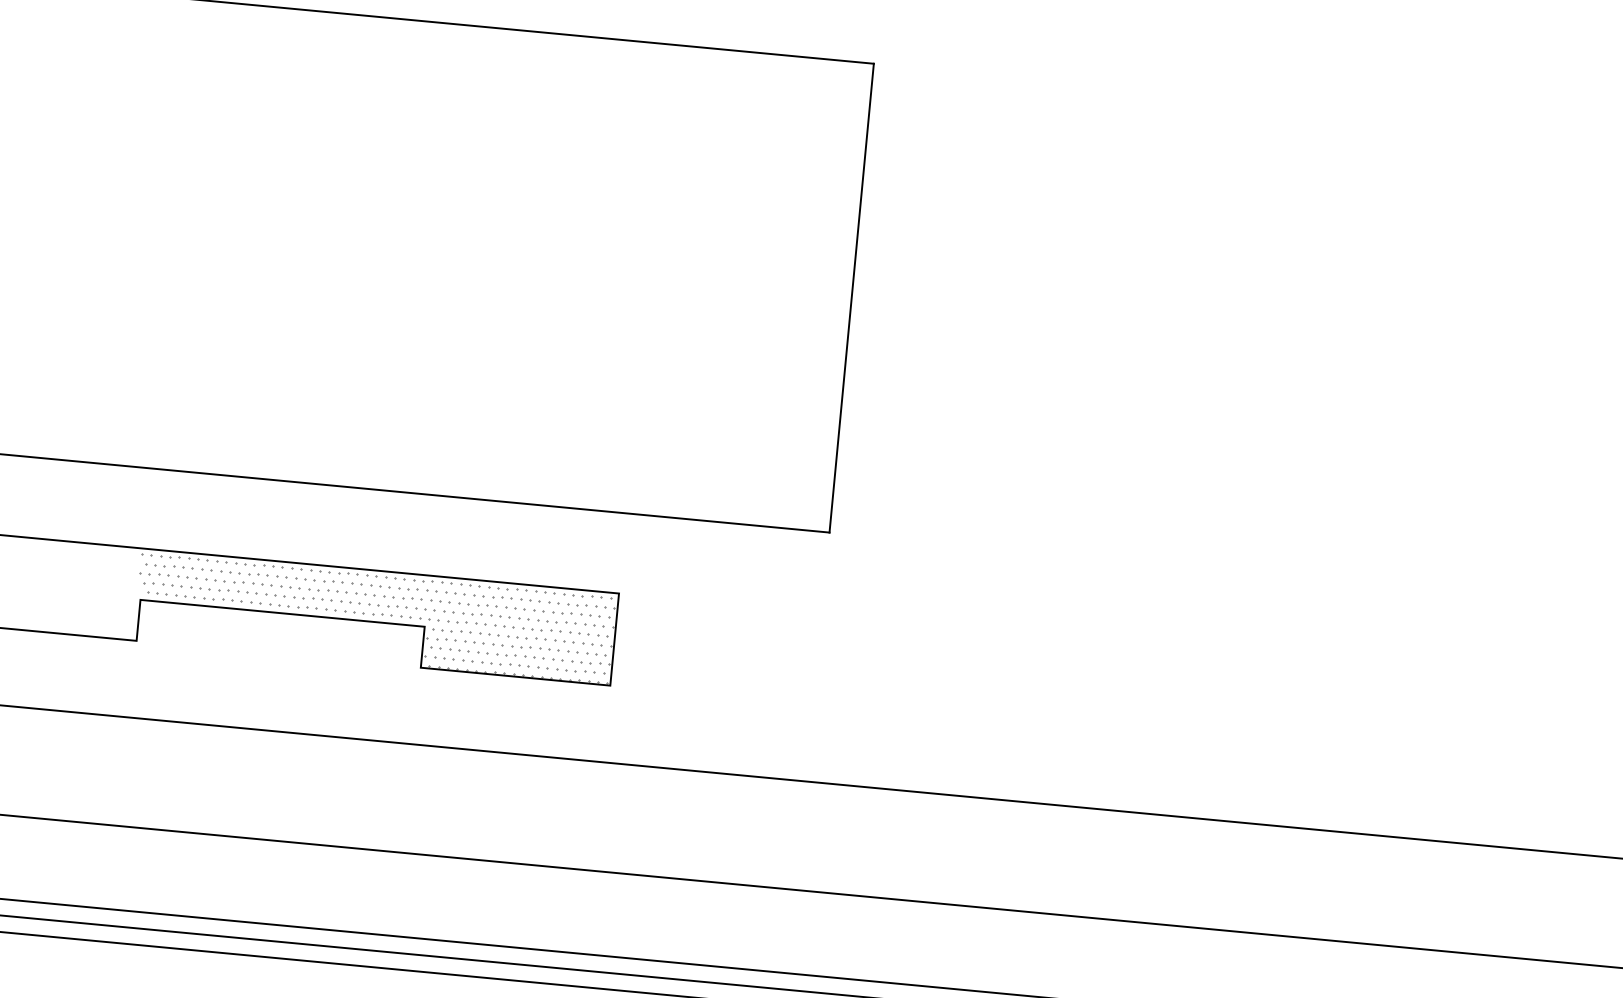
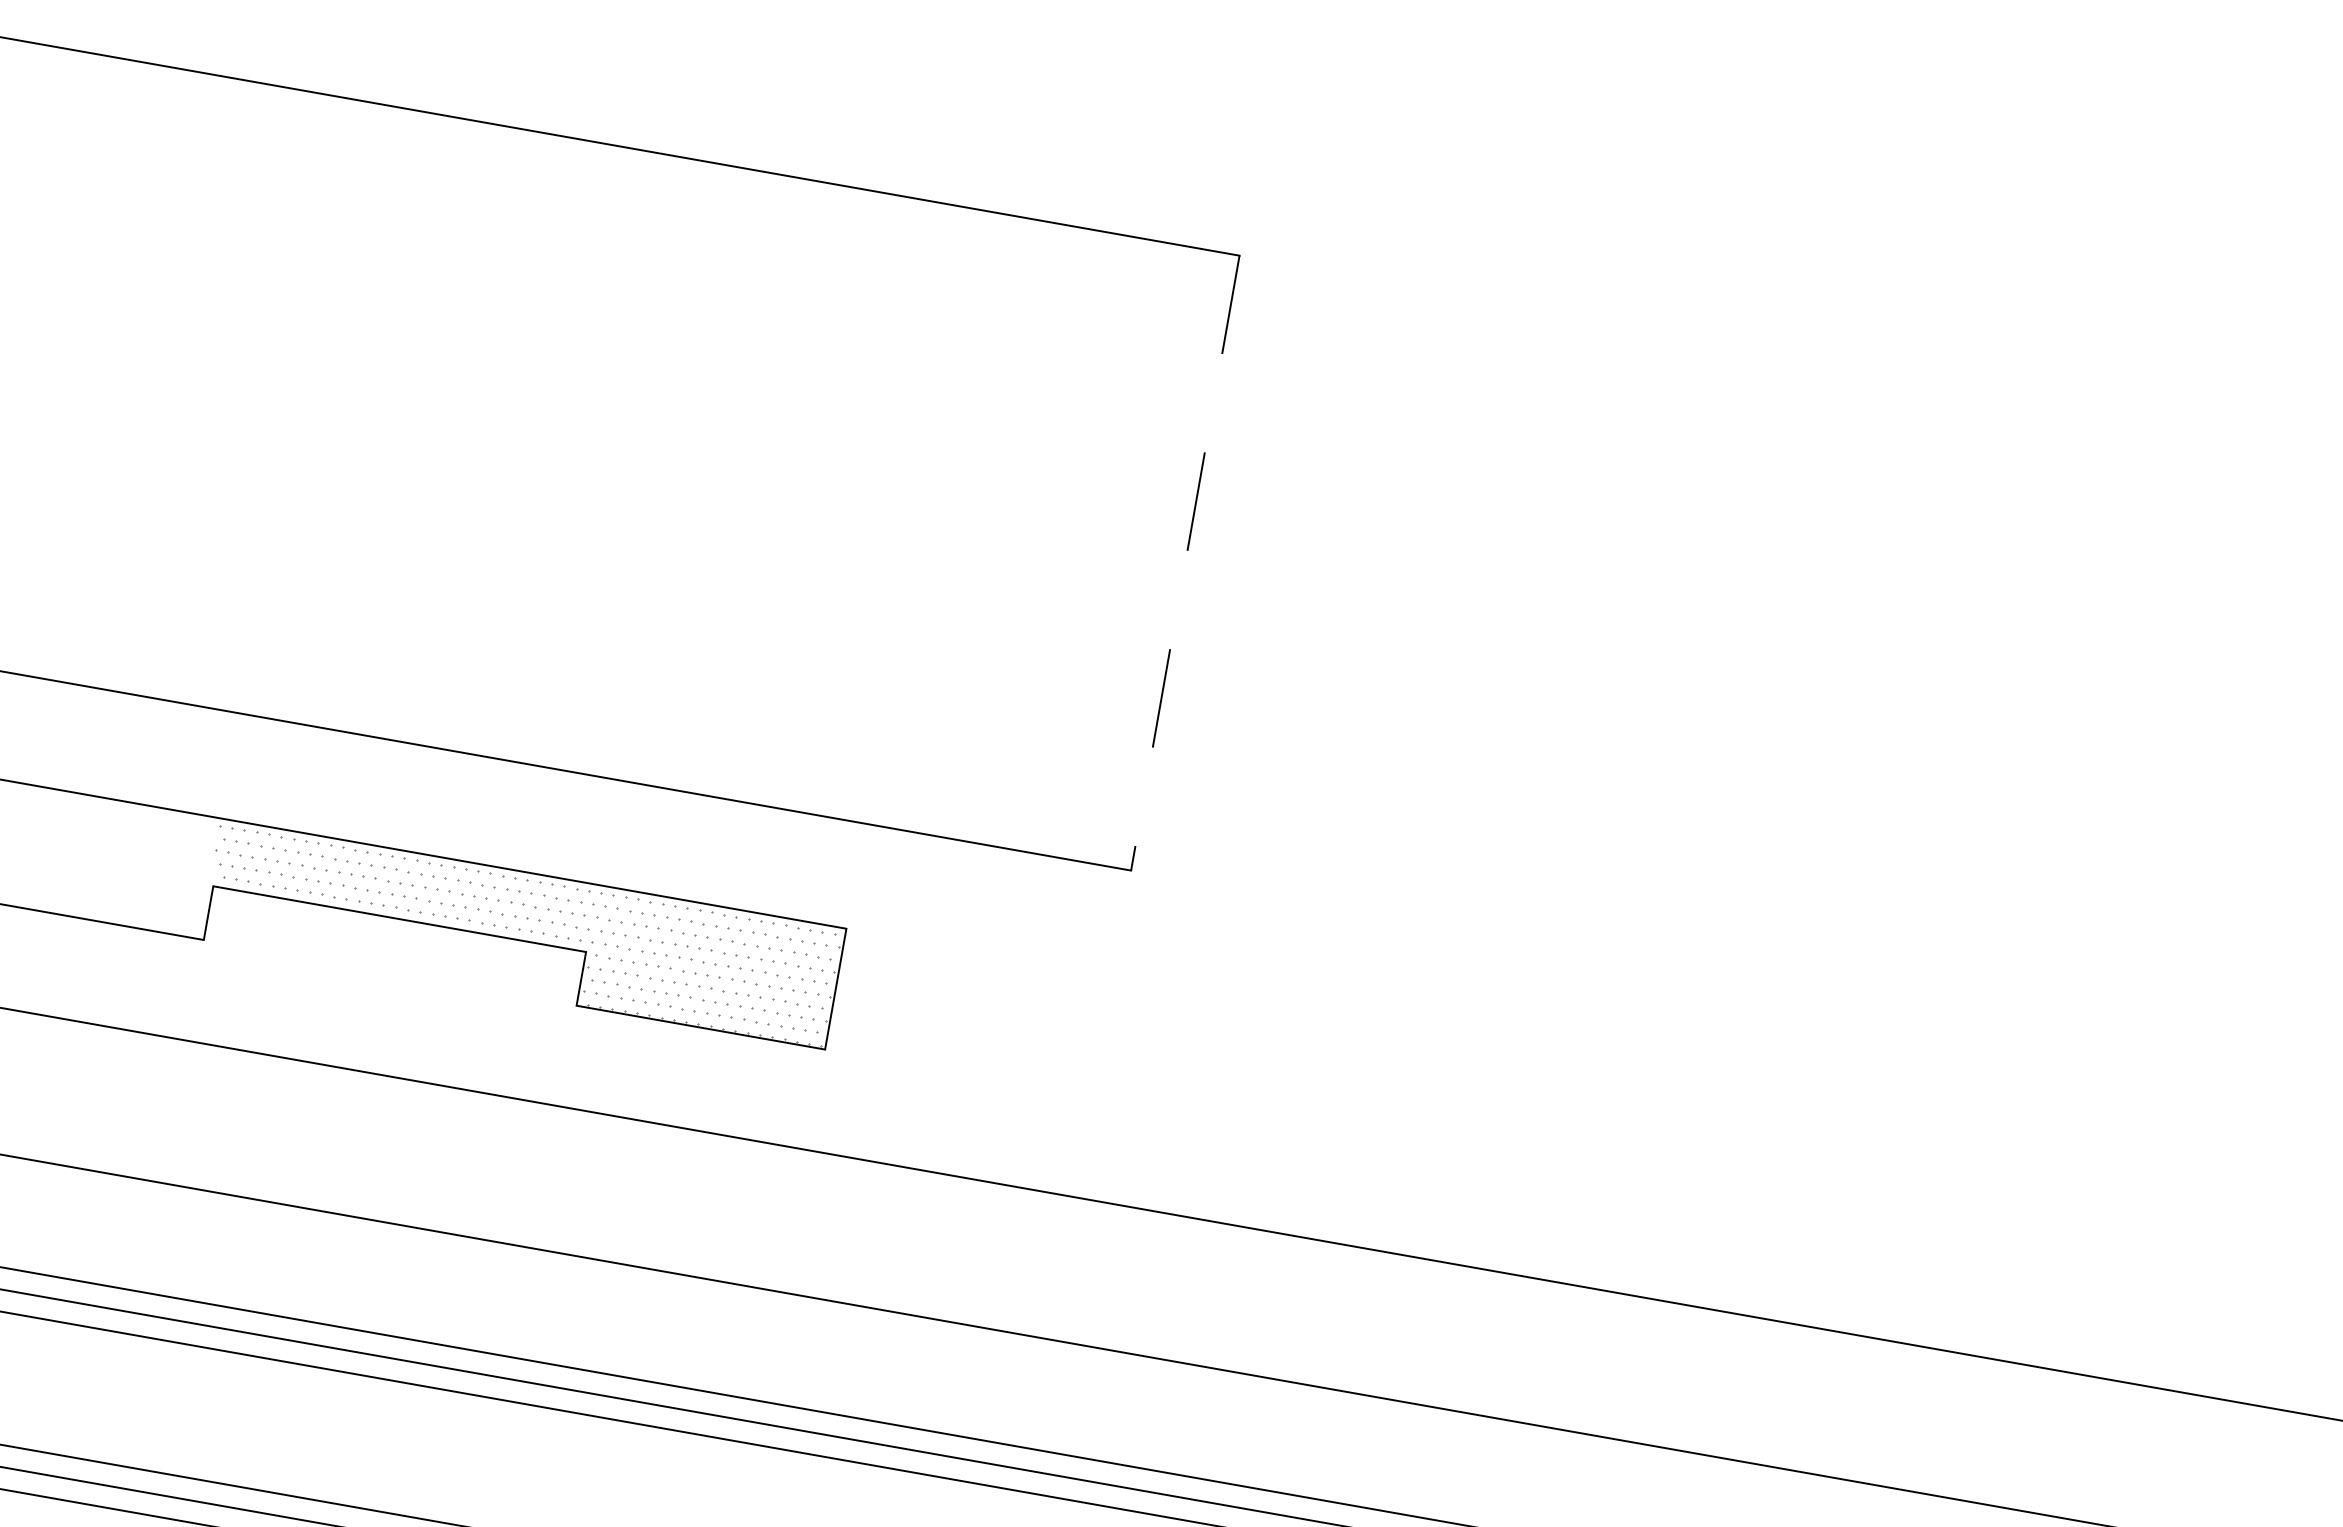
line: (851, 298) -> (1185, 563), solid -> dashed

